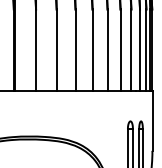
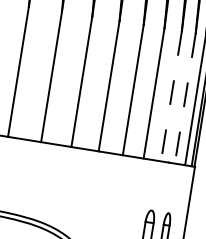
line: (131, 50) -> (171, 96), solid -> dashed
line: (140, 50) -> (185, 99), solid -> dashed

